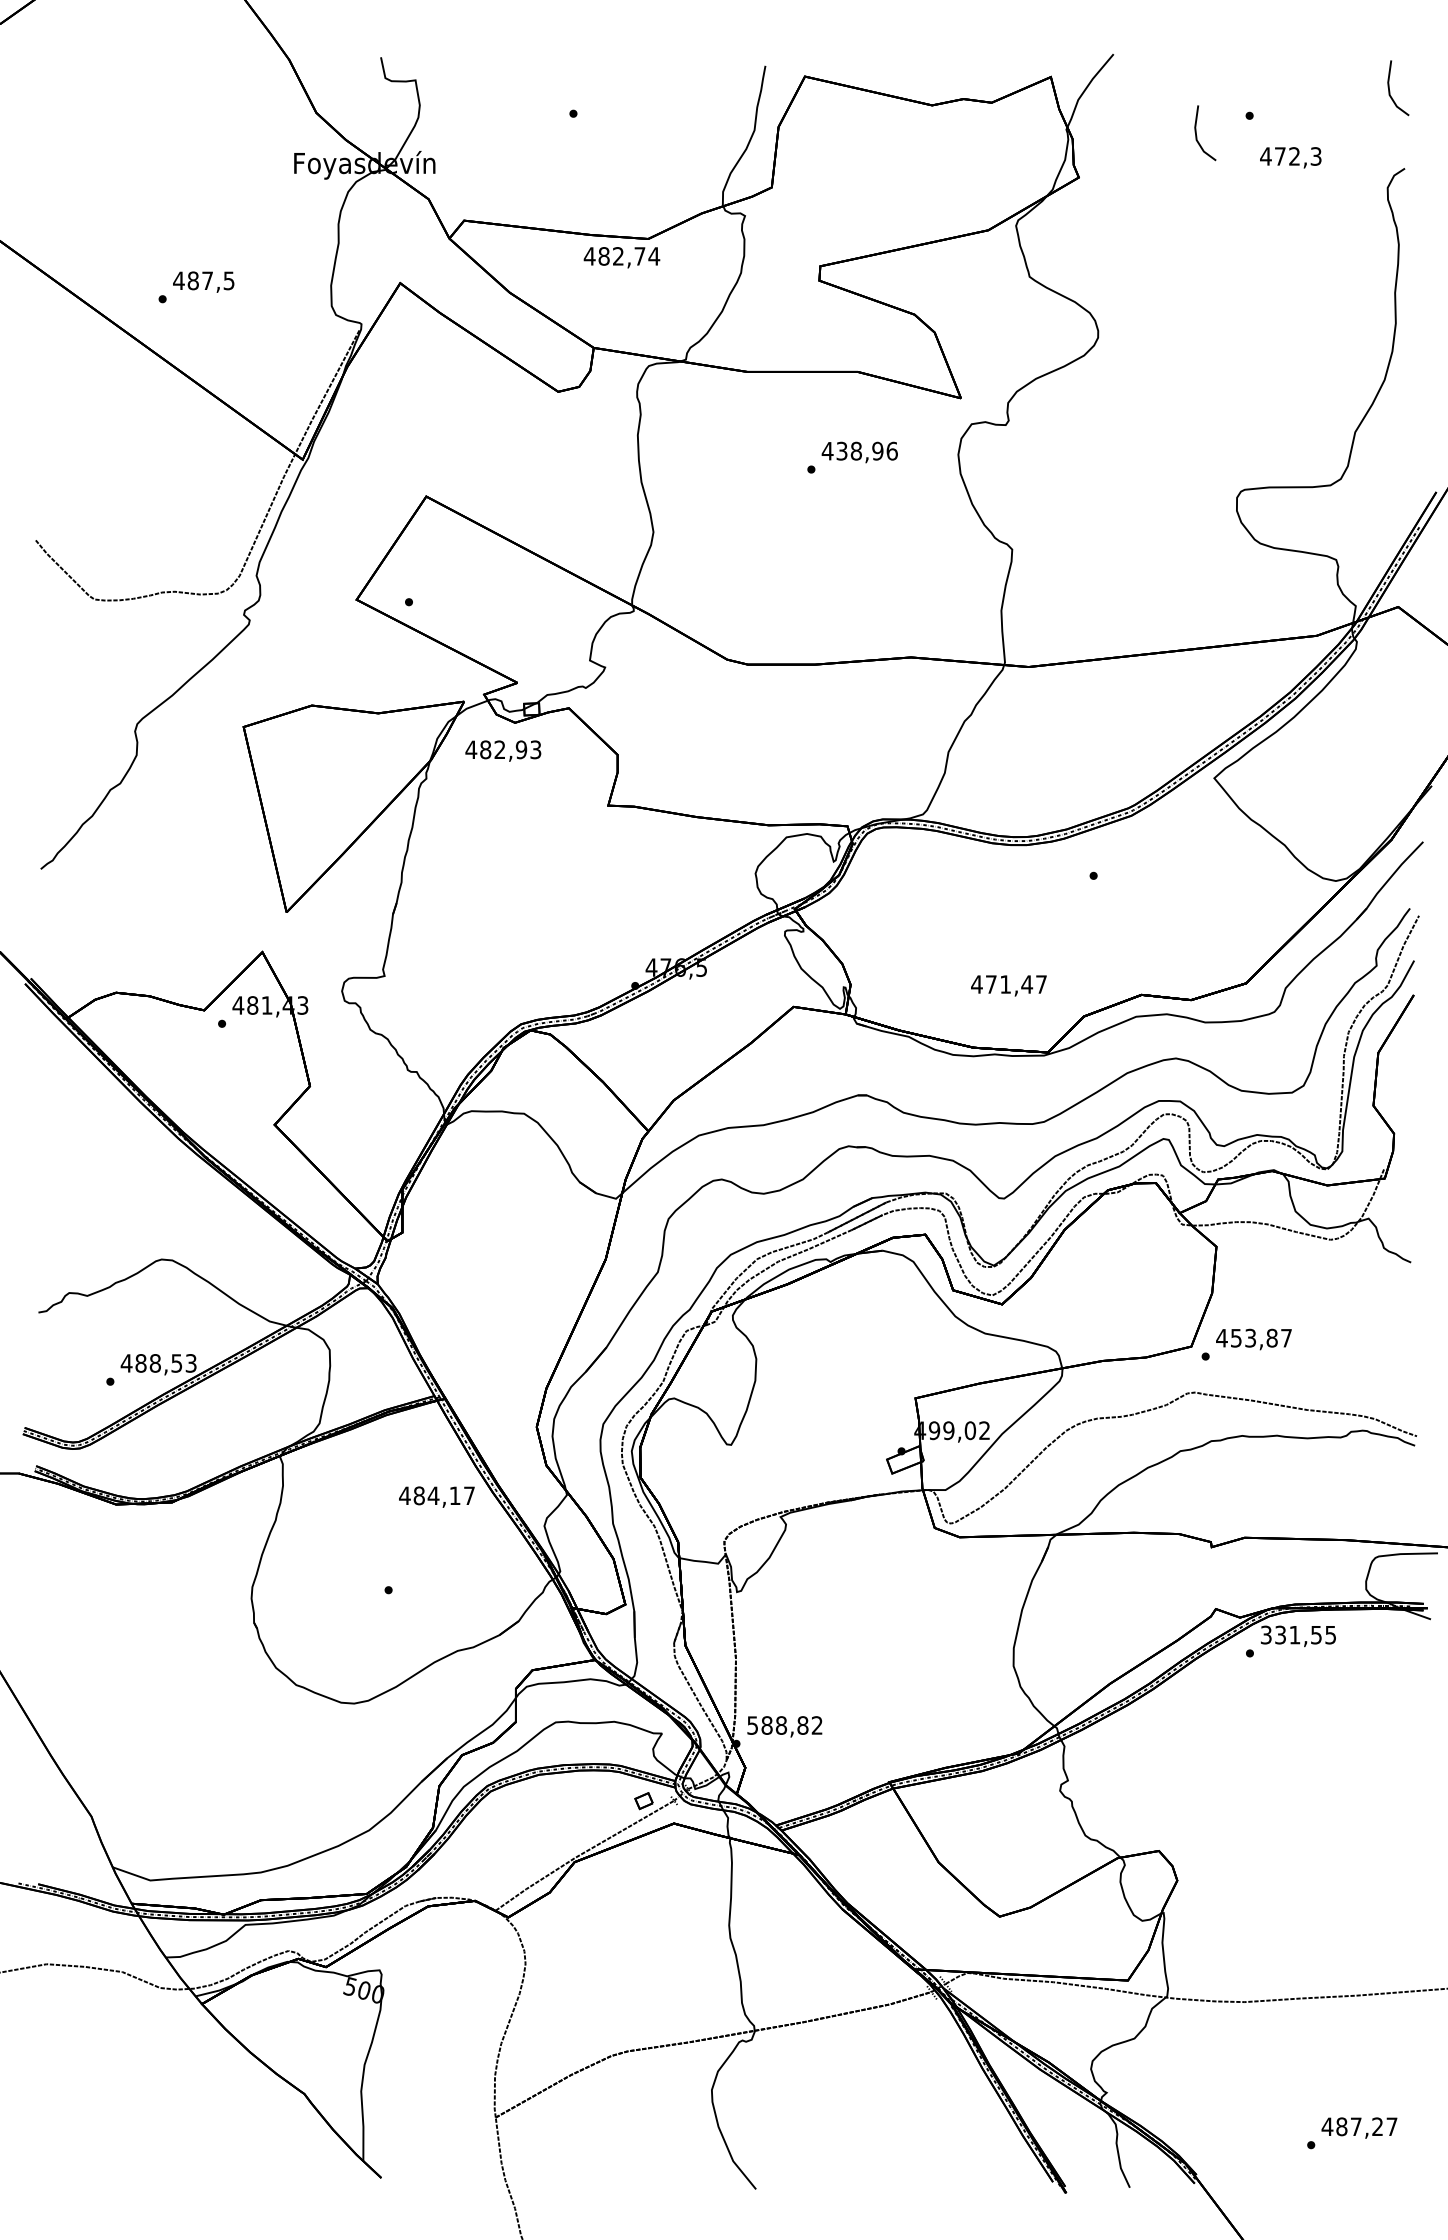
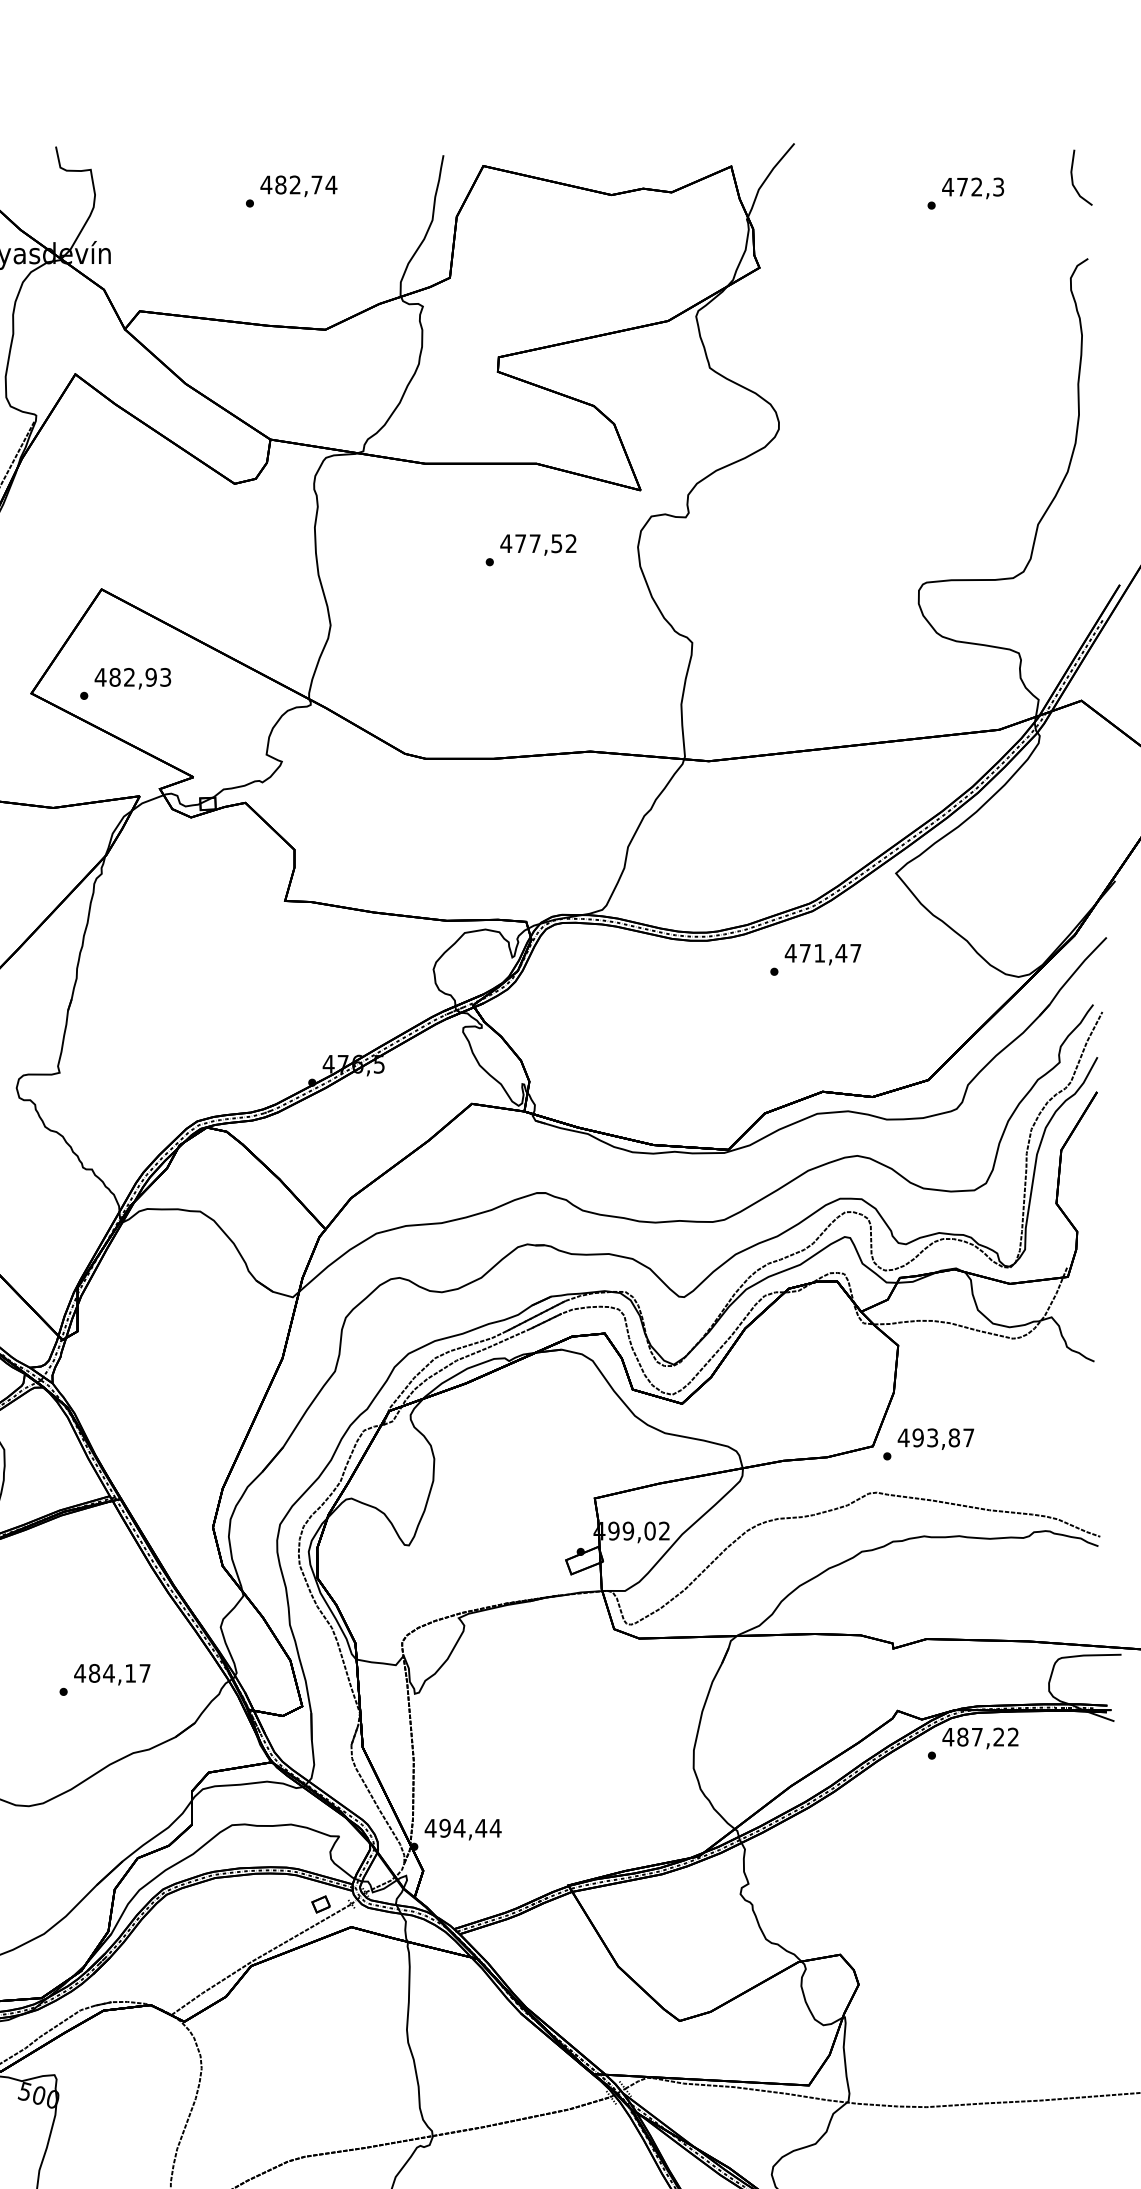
line: (1197, 136) -> (879, 226), removed
text: (1290, 157) -> (972, 188), moved
text: (621, 257) -> (298, 186), moved
text: (866, 450) -> (545, 542), 438,96 -> 477,52
text: (503, 750) -> (133, 678), moved
text: (1008, 985) -> (822, 954), moved
text: (1235, 1337) -> (917, 1437), 453,87 -> 493,87
text: (436, 1496) -> (111, 1674), moved
text: (1297, 1634) -> (979, 1736), 331,55 -> 487,22
text: (784, 1725) -> (462, 1828), 588,82 -> 494,44

